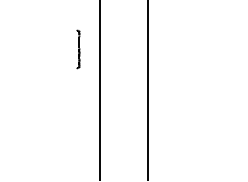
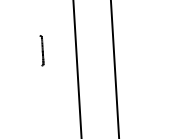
part: (78, 49) -> (42, 50), moved

